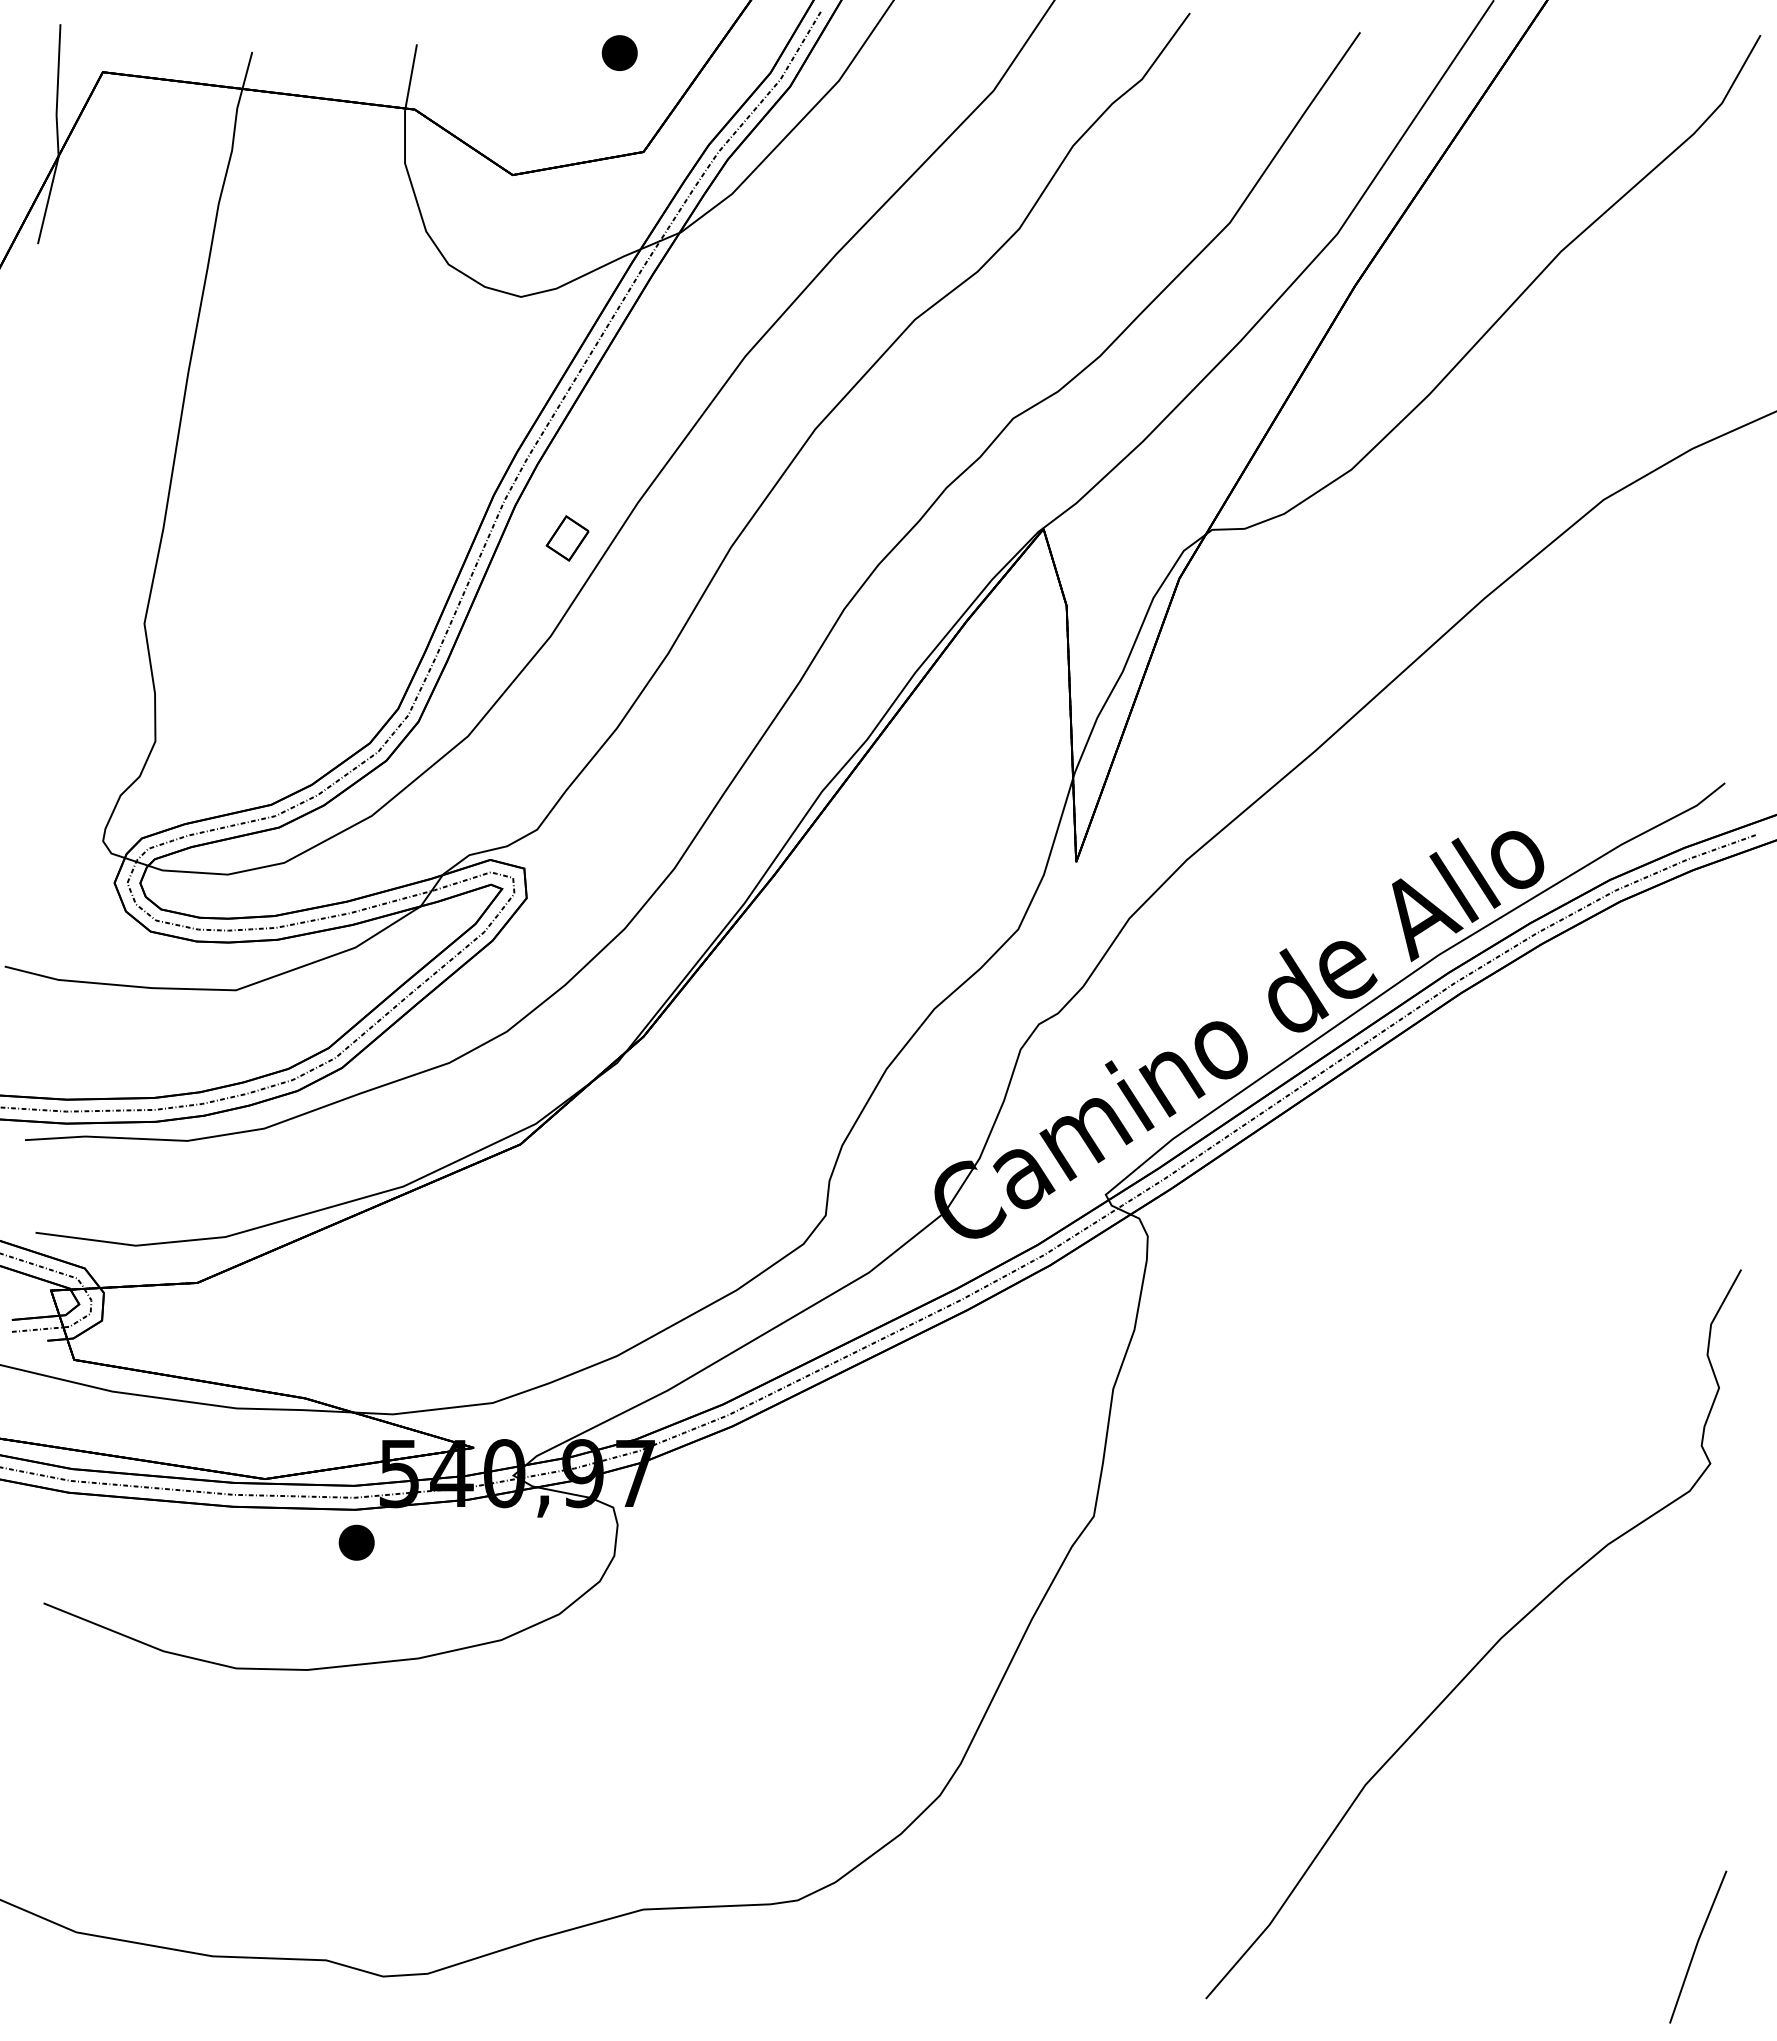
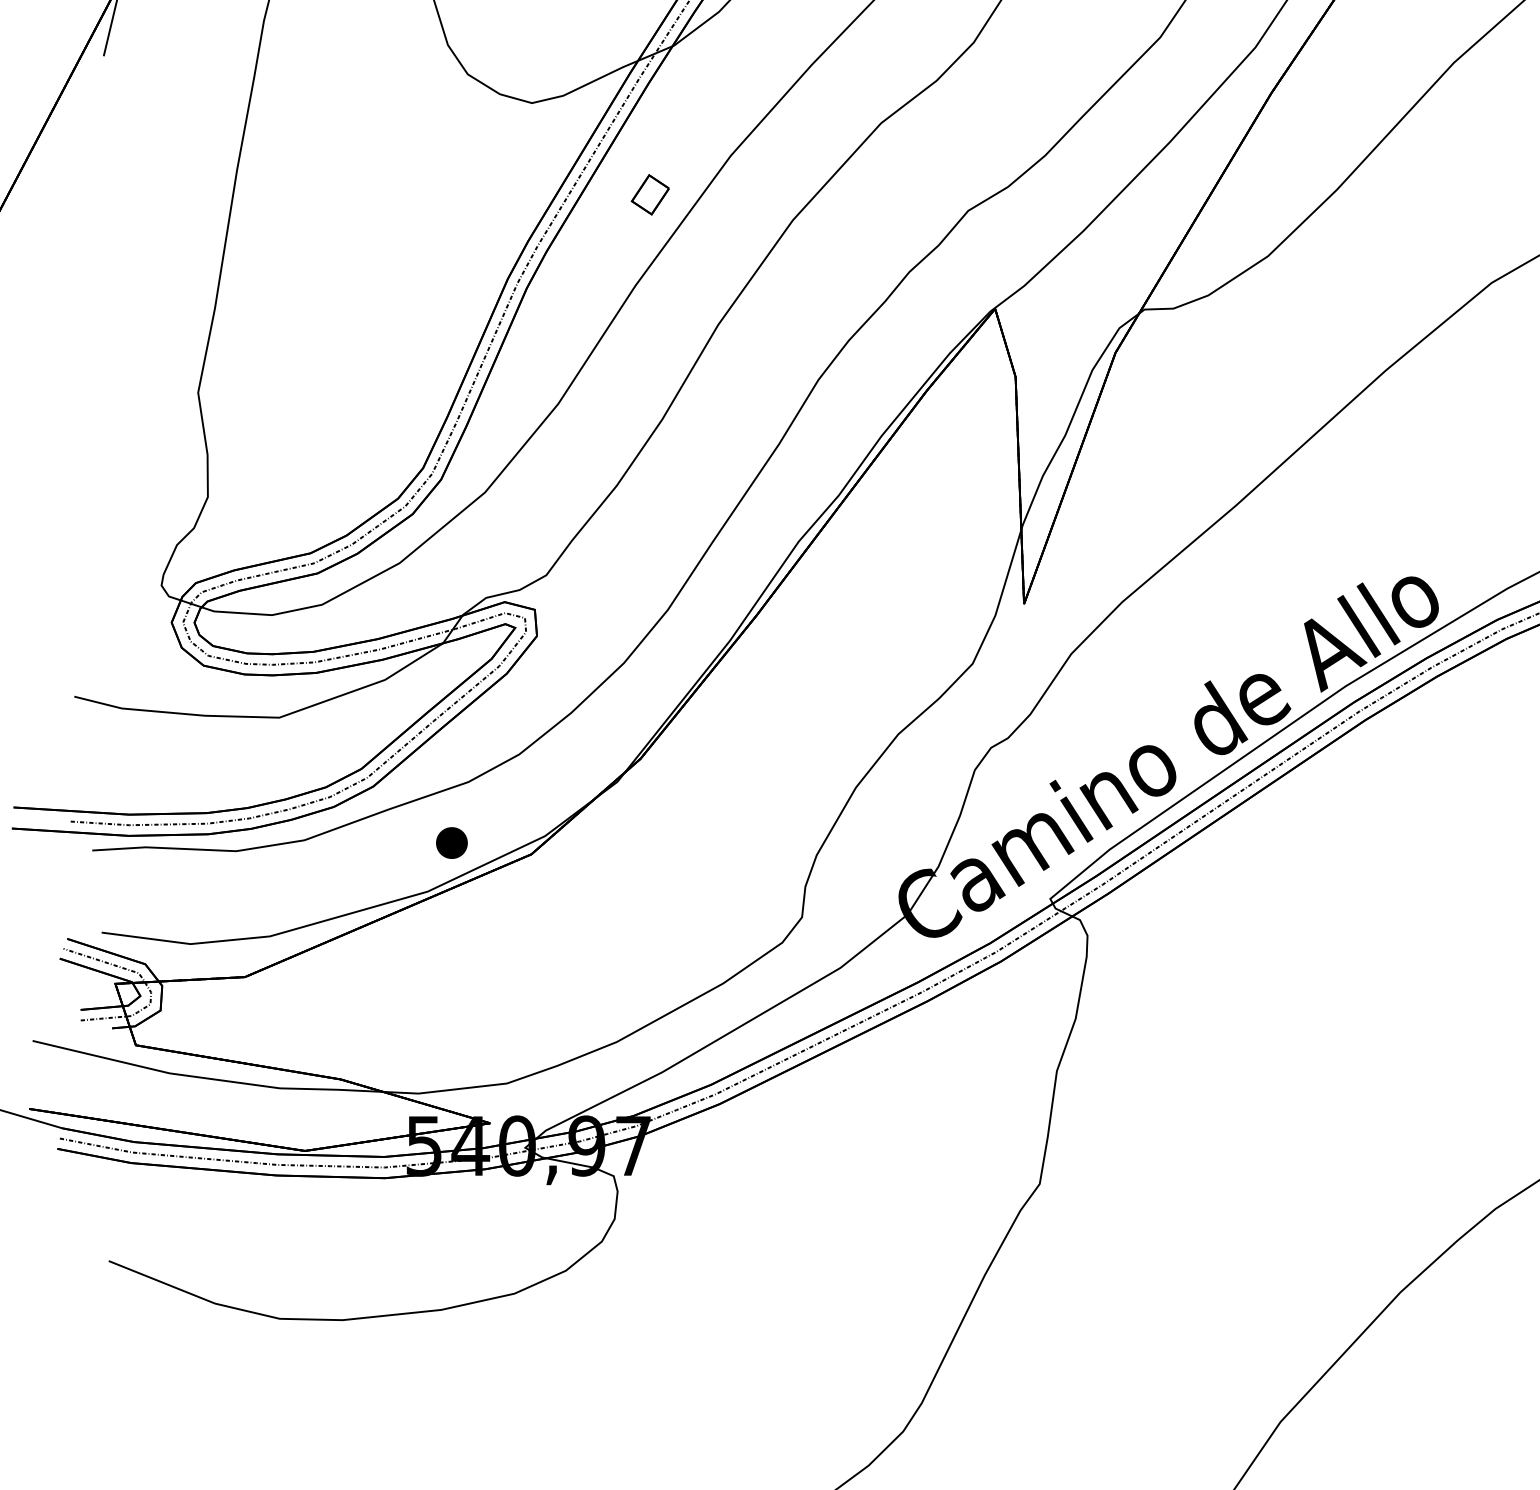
part: (567, 538) -> (650, 194), moved
part: (356, 1542) -> (451, 842), moved

